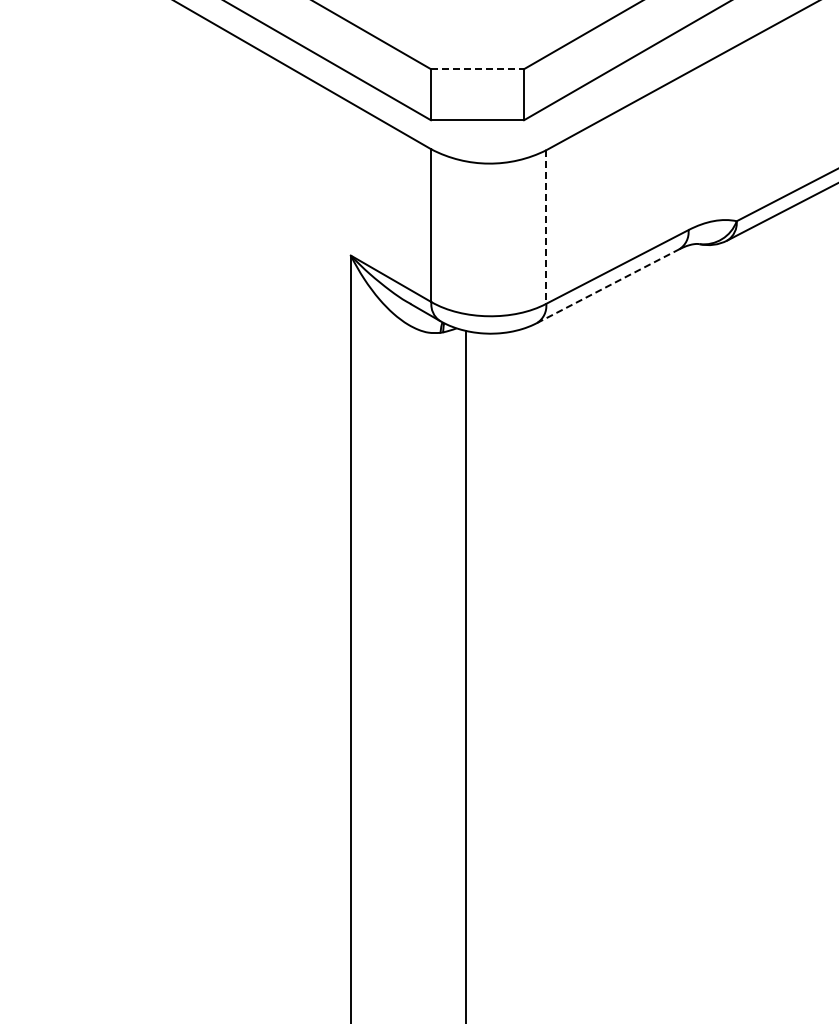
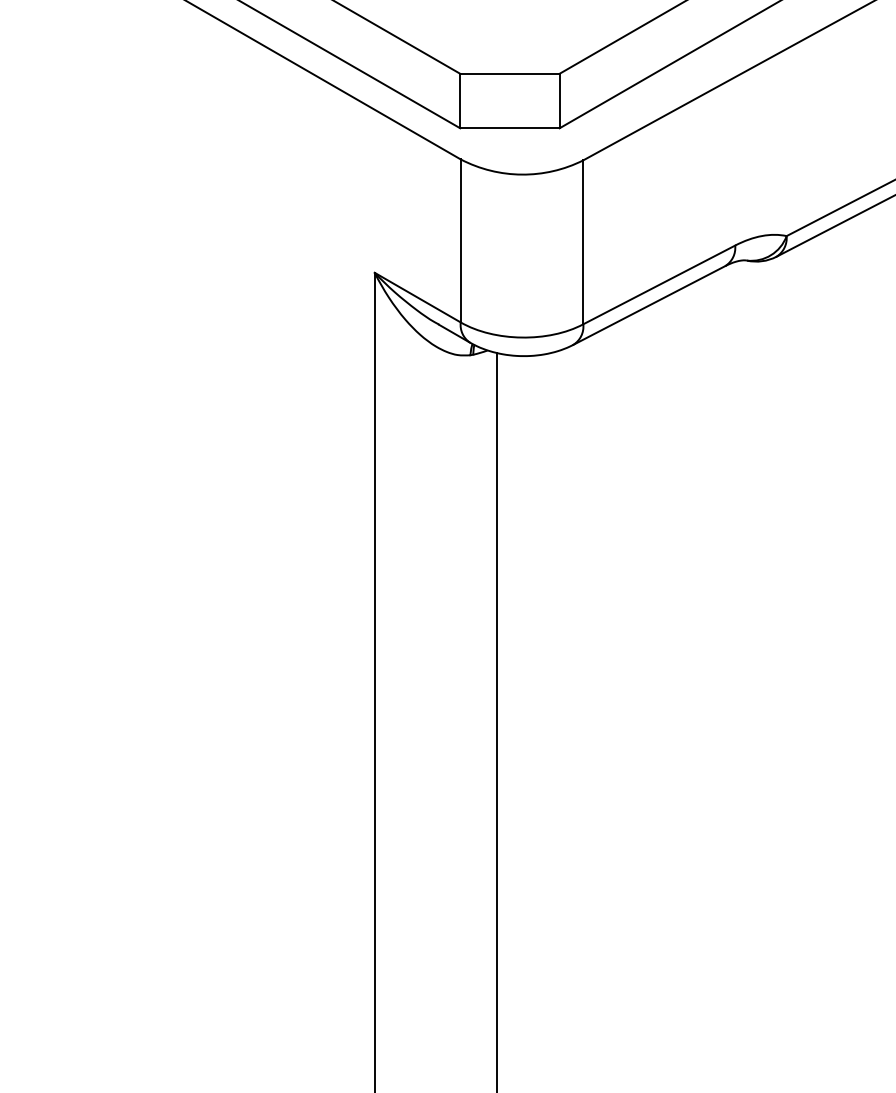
line: (477, 69) -> (509, 74), dashed -> solid
line: (546, 227) -> (583, 242), dashed -> solid
line: (608, 286) -> (649, 305), dashed -> solid

